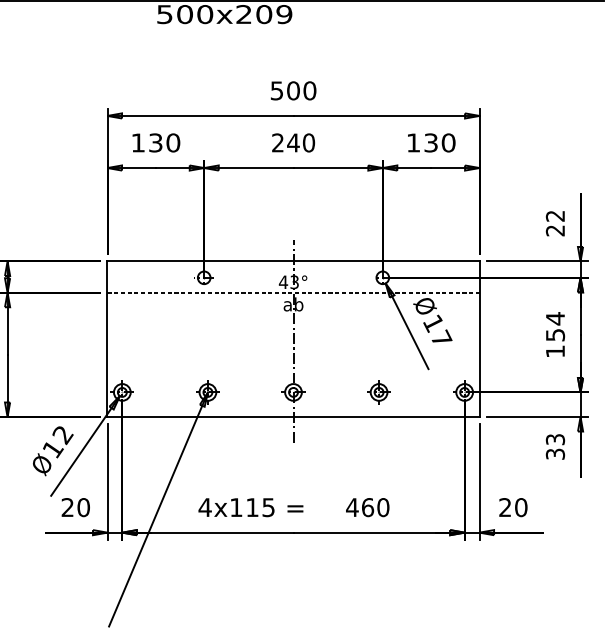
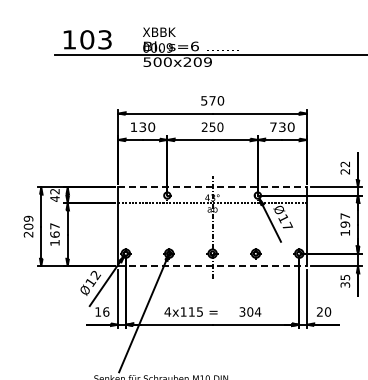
text: (293, 90) -> (212, 100), 500 -> 570
text: (413, 141) -> (273, 126), 130 -> 730
text: (293, 143) -> (212, 127), 240 -> 250
line: (295, 261) -> (213, 187), solid -> dashed
text: (553, 326) -> (344, 220), 154 -> 197
line: (295, 417) -> (213, 266), solid -> dashed
text: (553, 439) -> (344, 277), 33 -> 35
text: (76, 506) -> (102, 311), 20 -> 16
text: (368, 506) -> (250, 311), 460 -> 304

